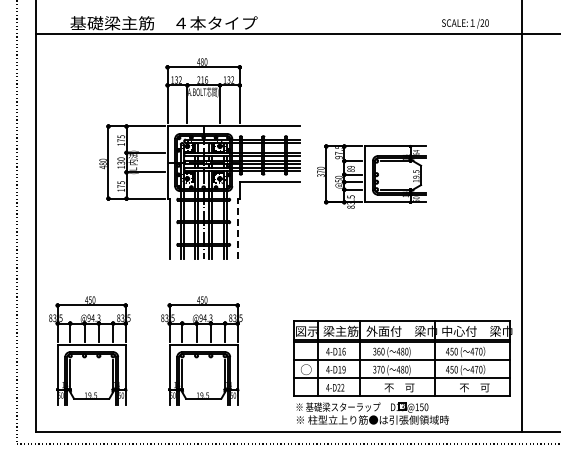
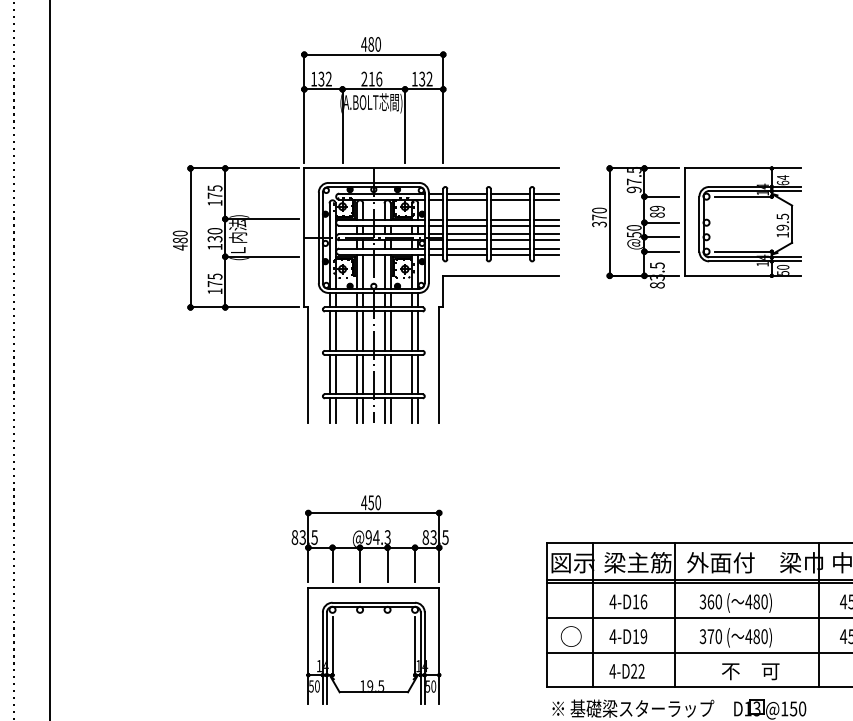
part: (371, 176) -> (696, 226), moved
line: (237, 228) -> (438, 364), dashed -> solid
part: (89, 350) -> (153, 599), removed

